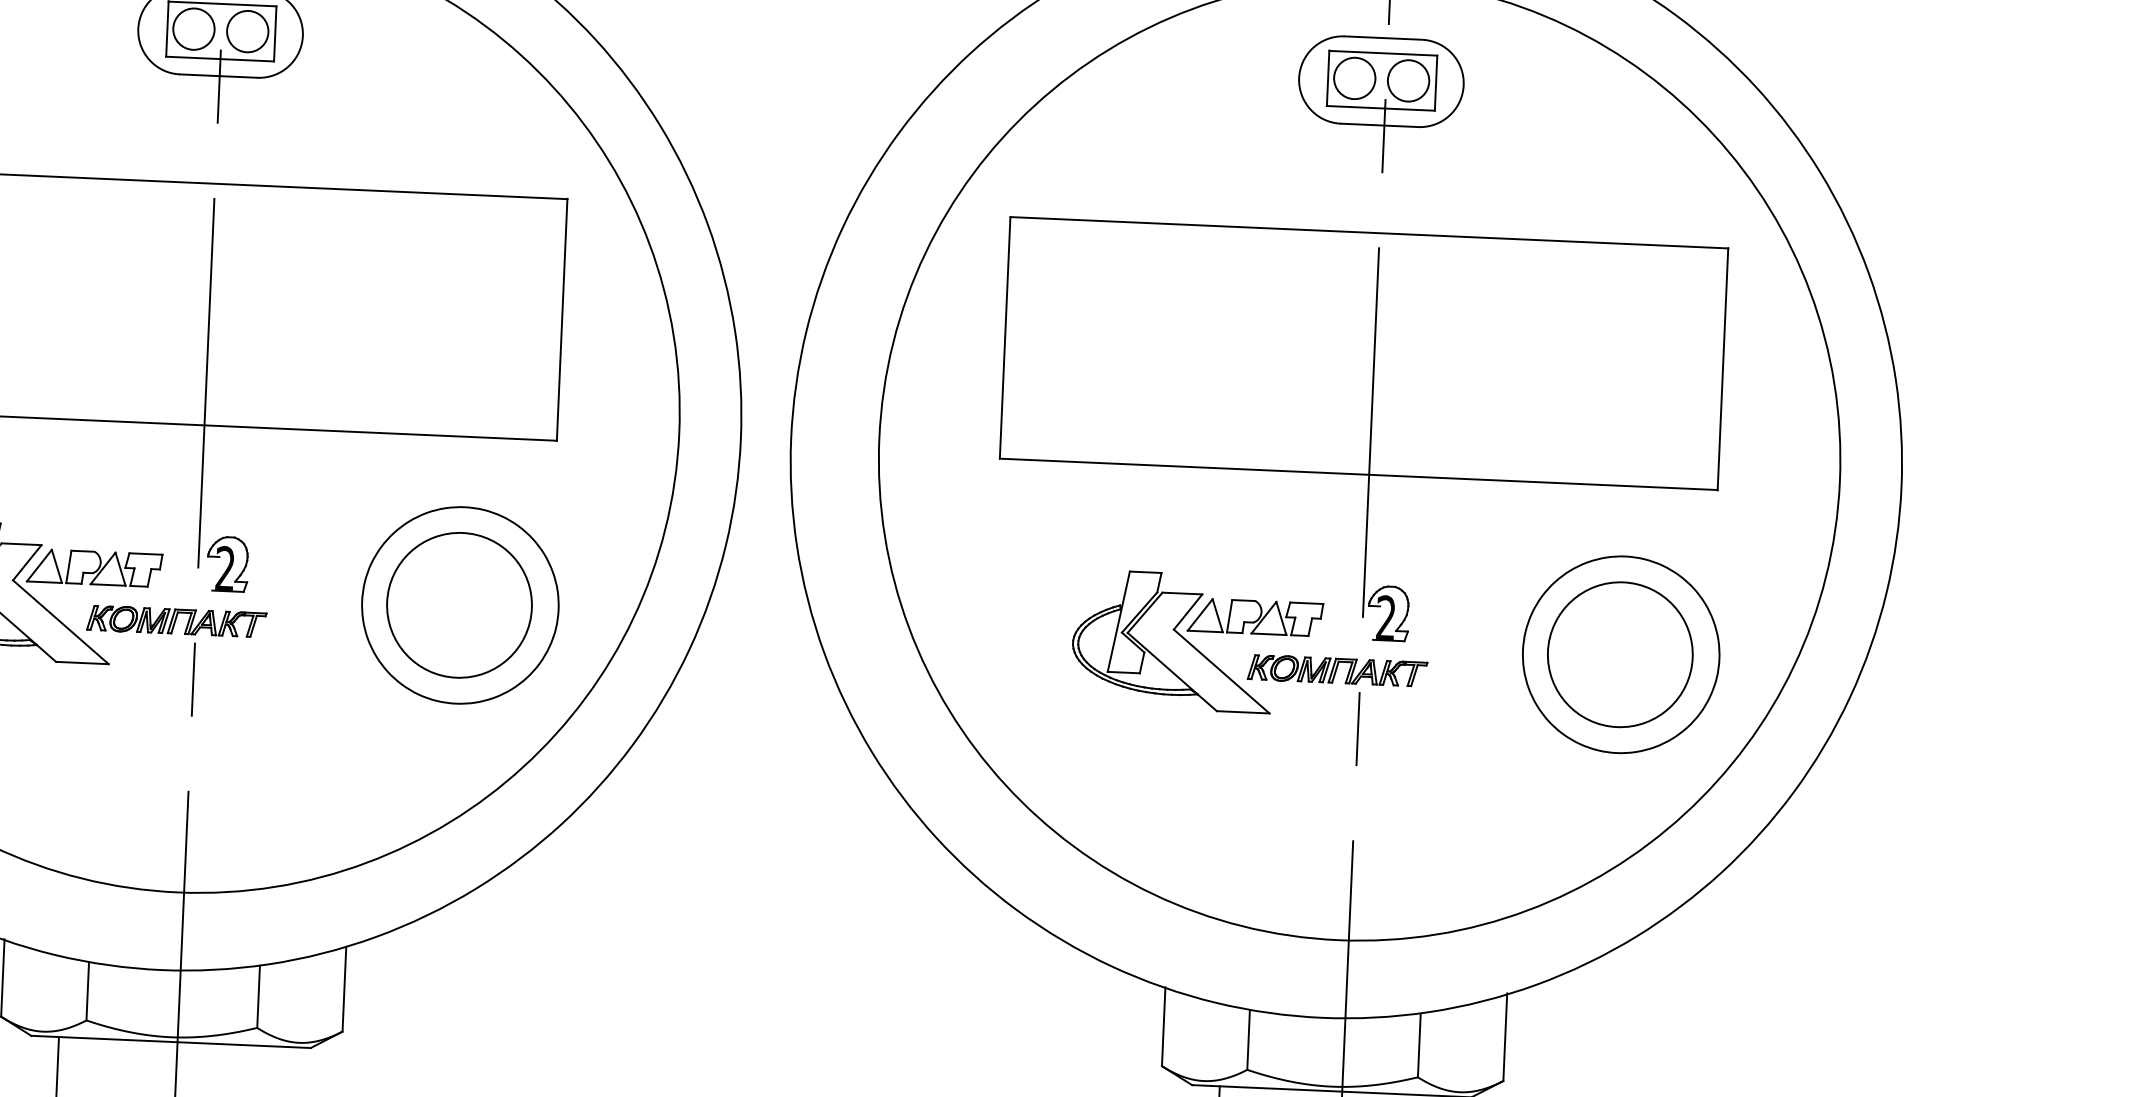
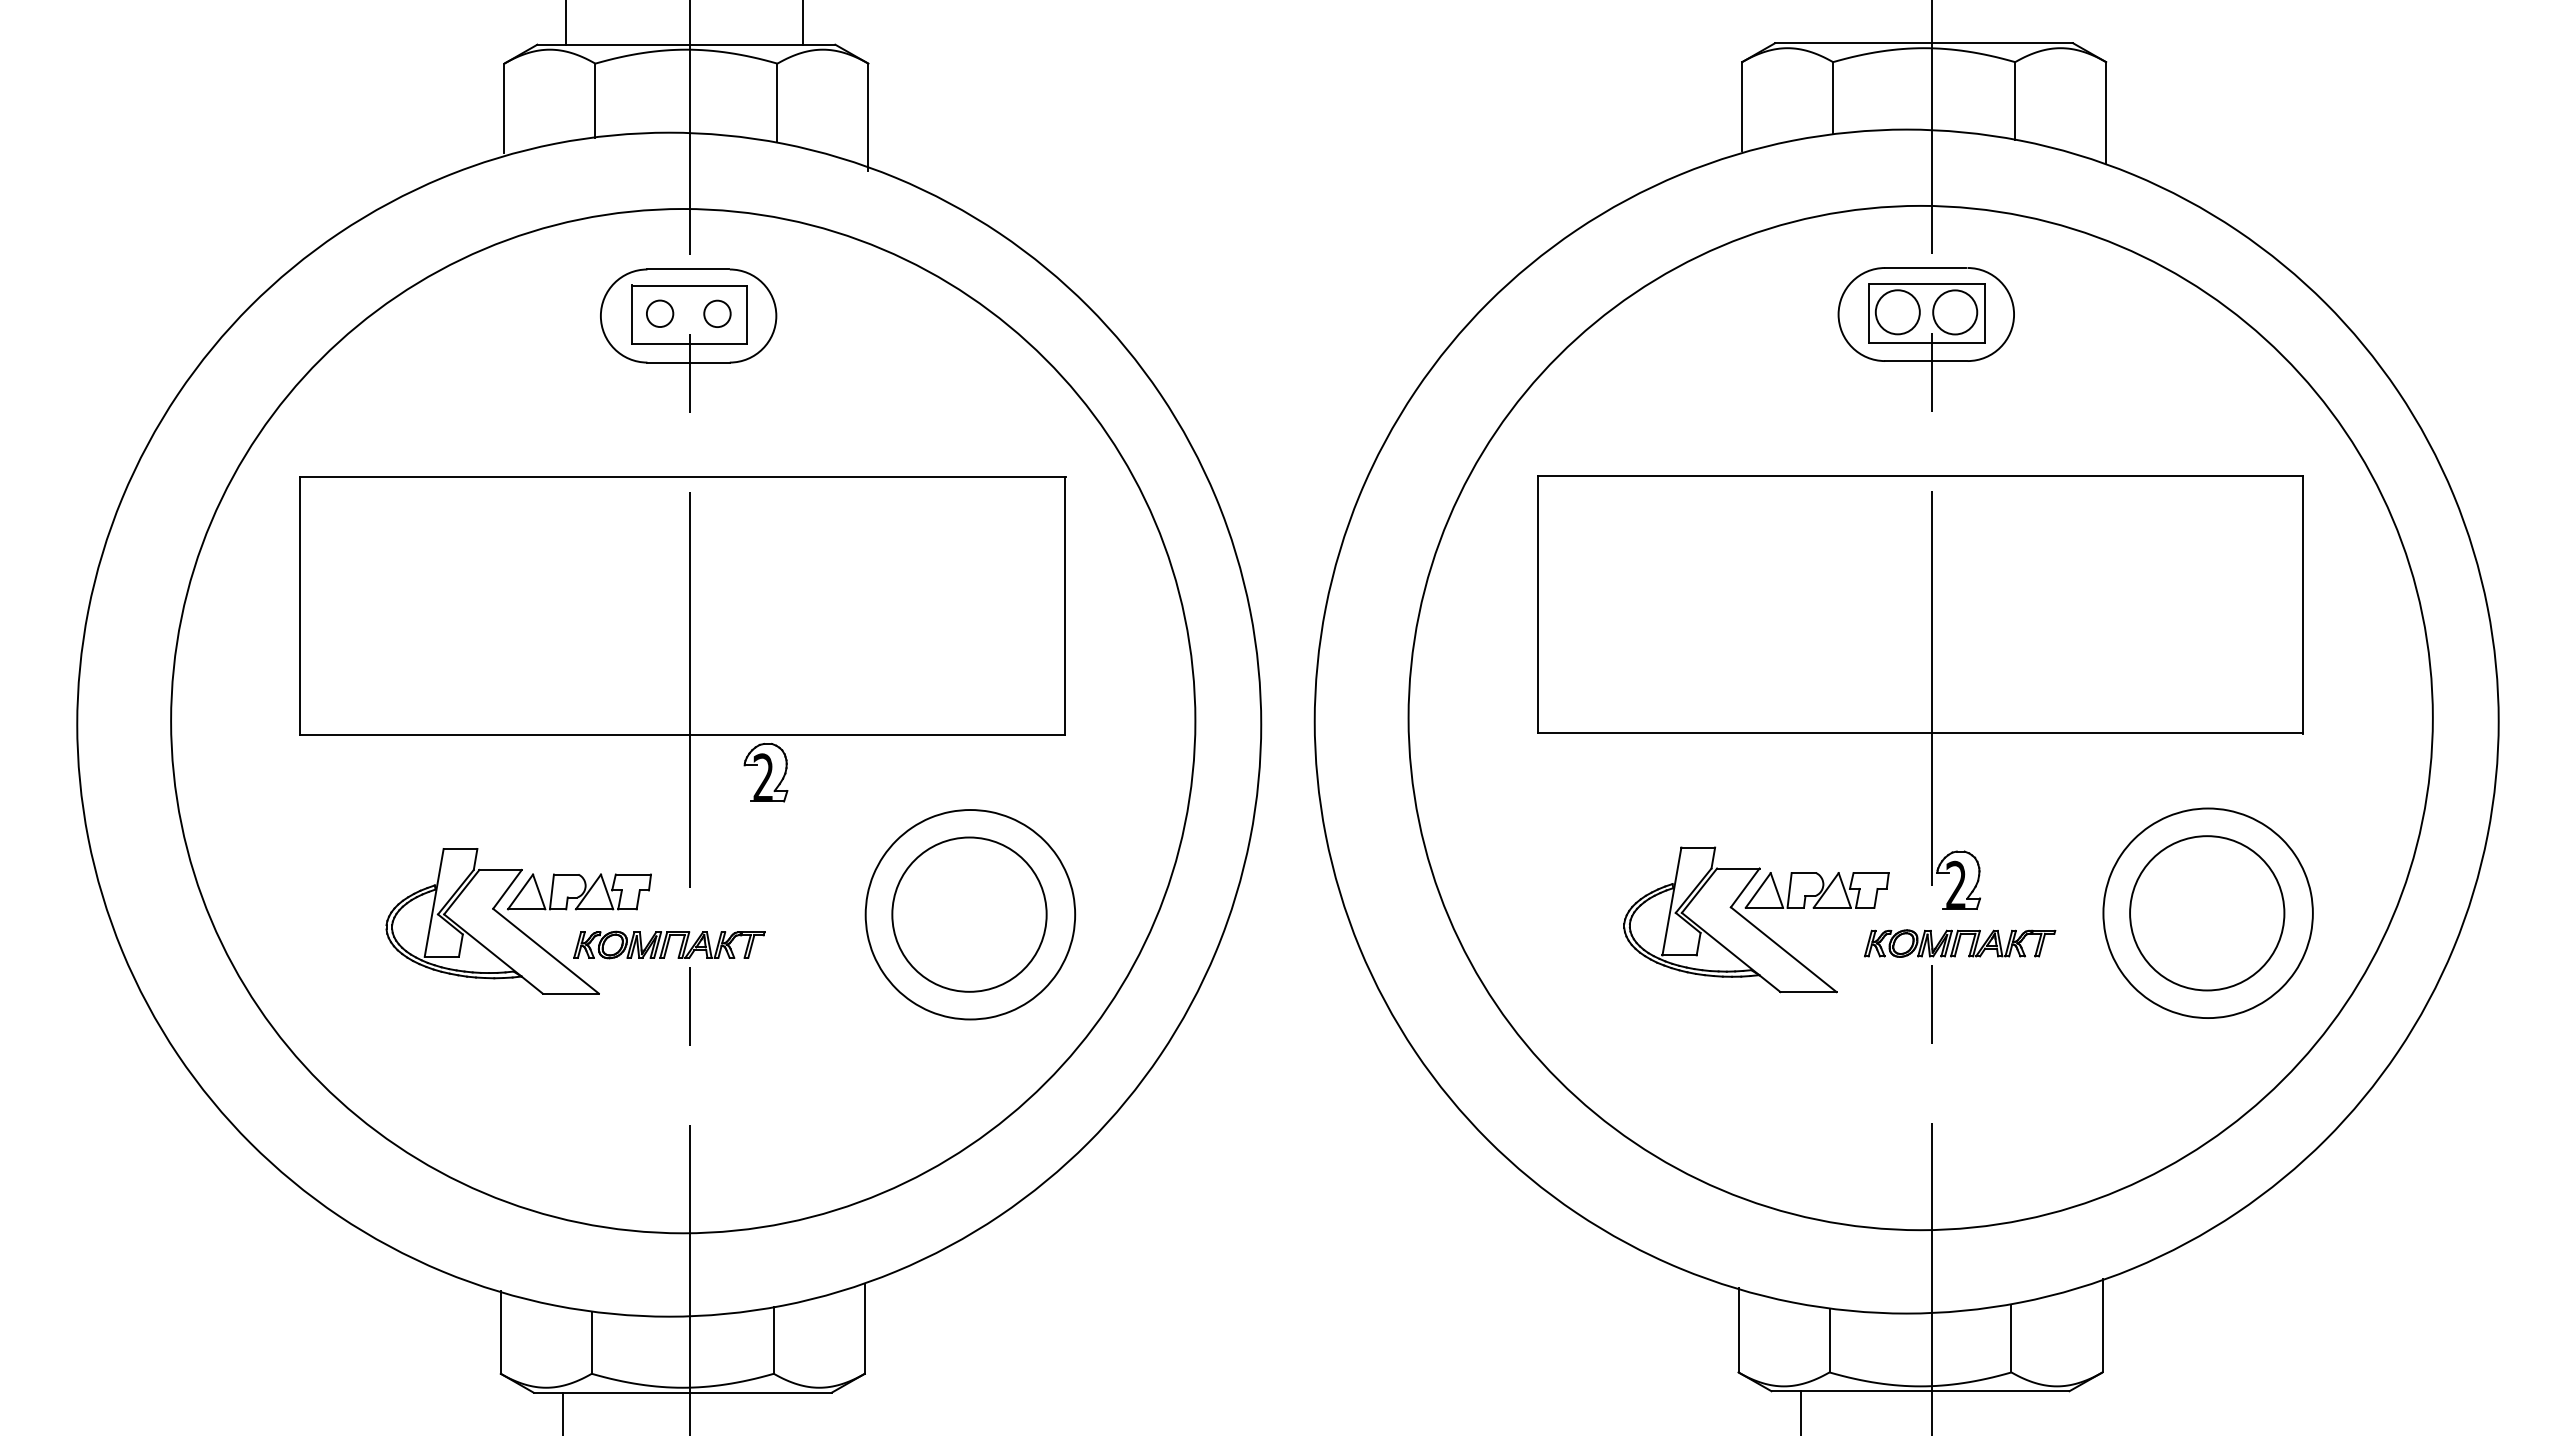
circle: (194, 28) -> (660, 313), size x0.6
circle: (247, 31) -> (717, 313), size x0.6
part: (227, 564) -> (765, 772), moved
part: (1337, 670) -> (1960, 943), moved

